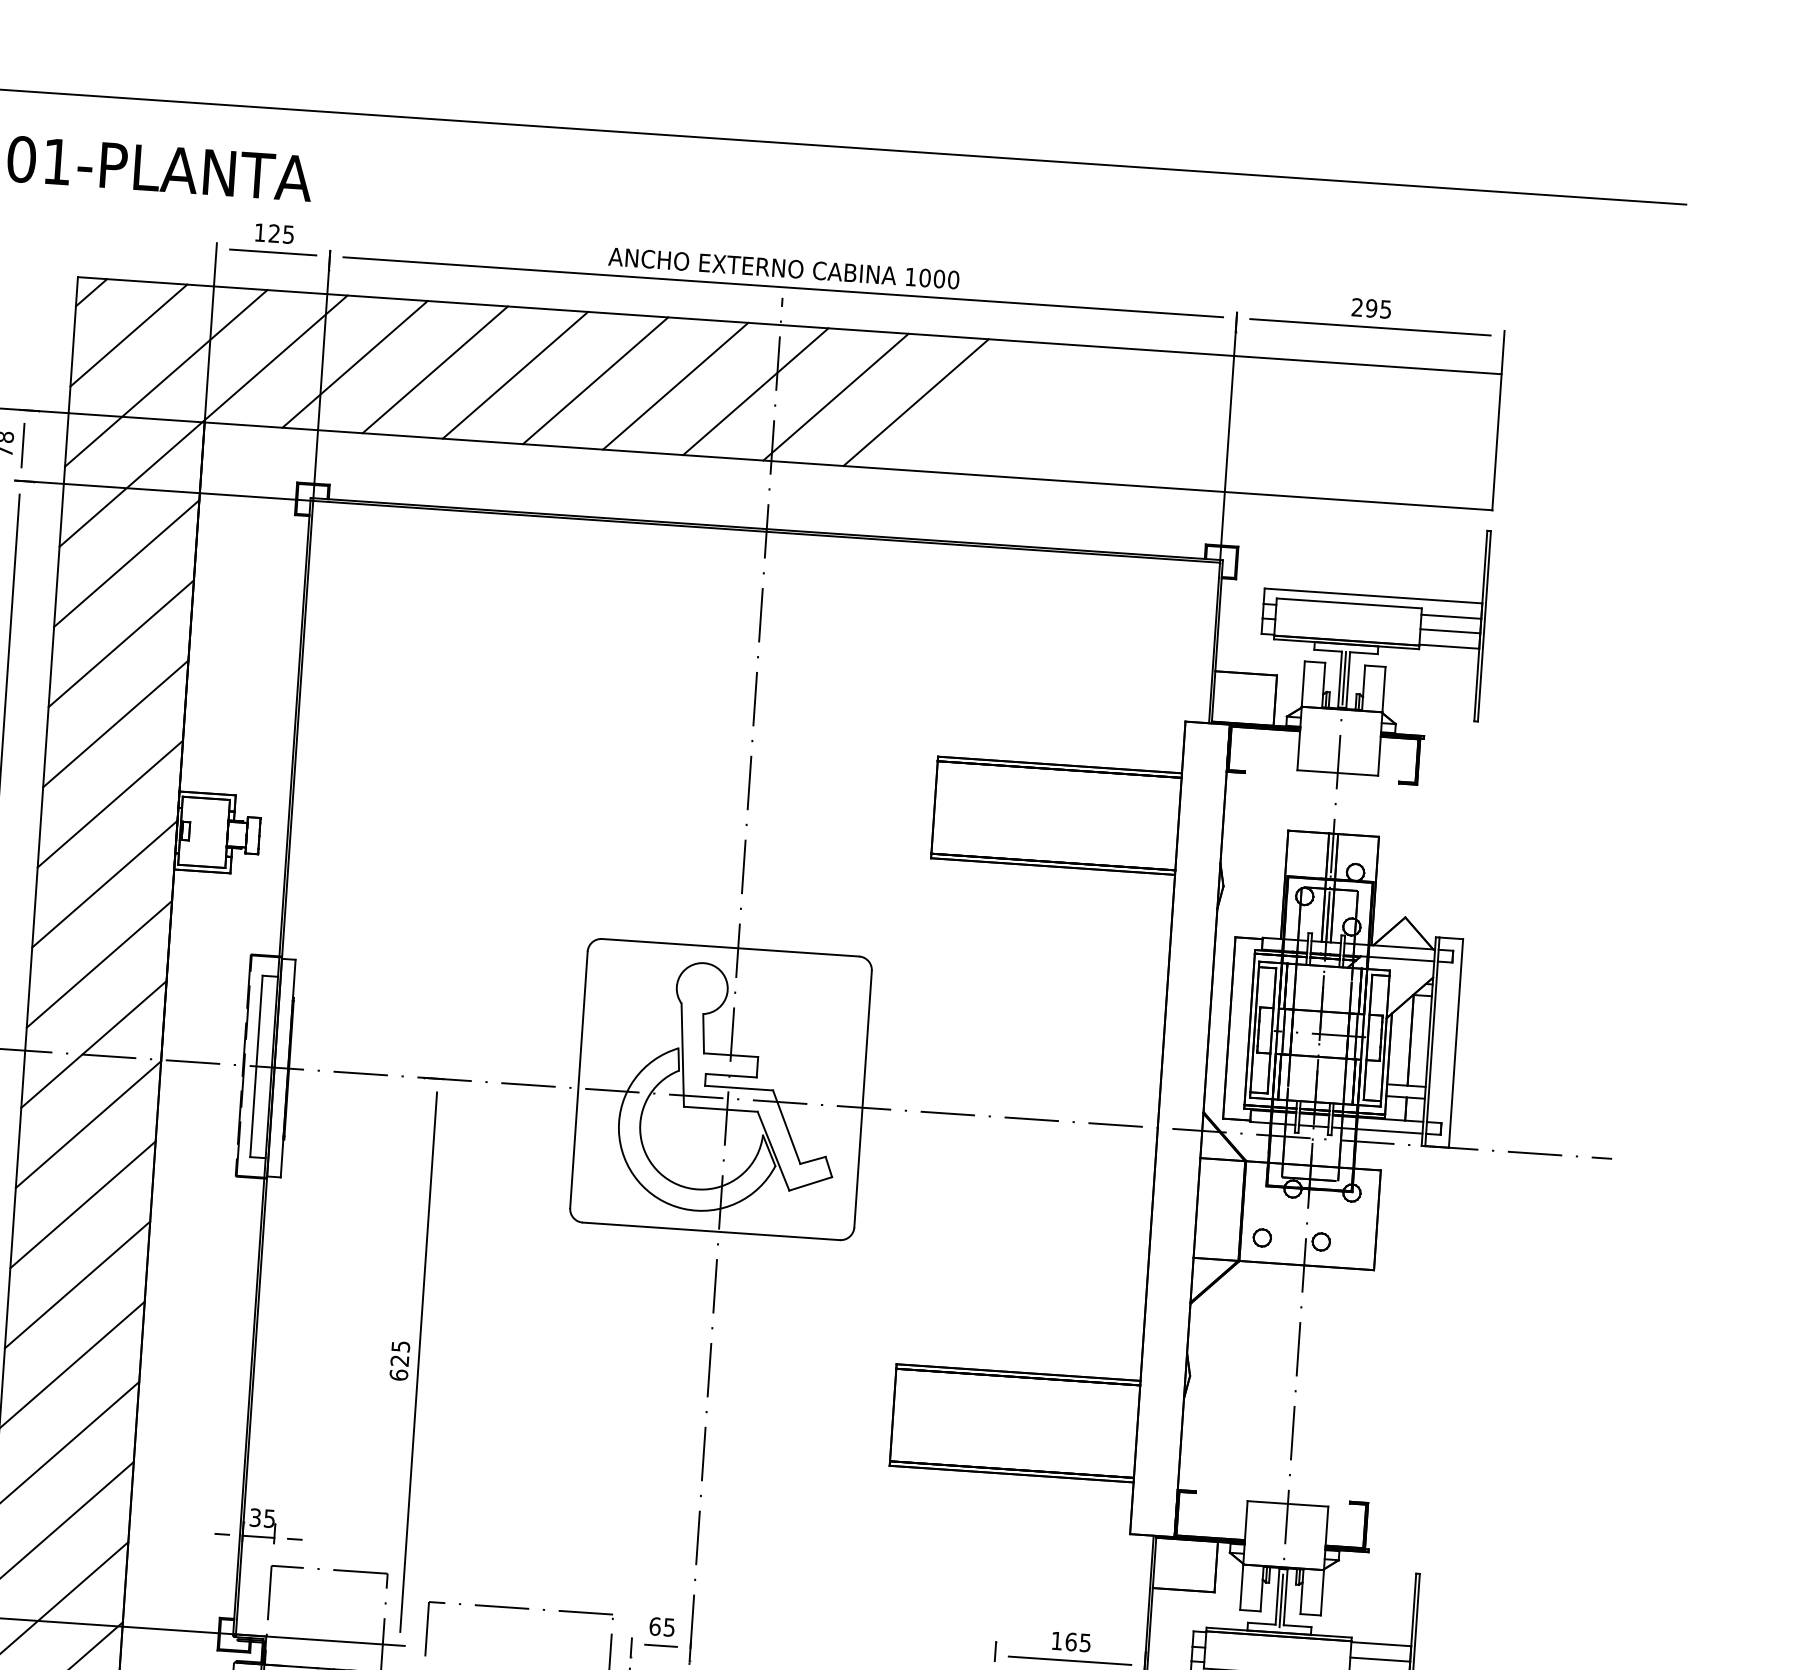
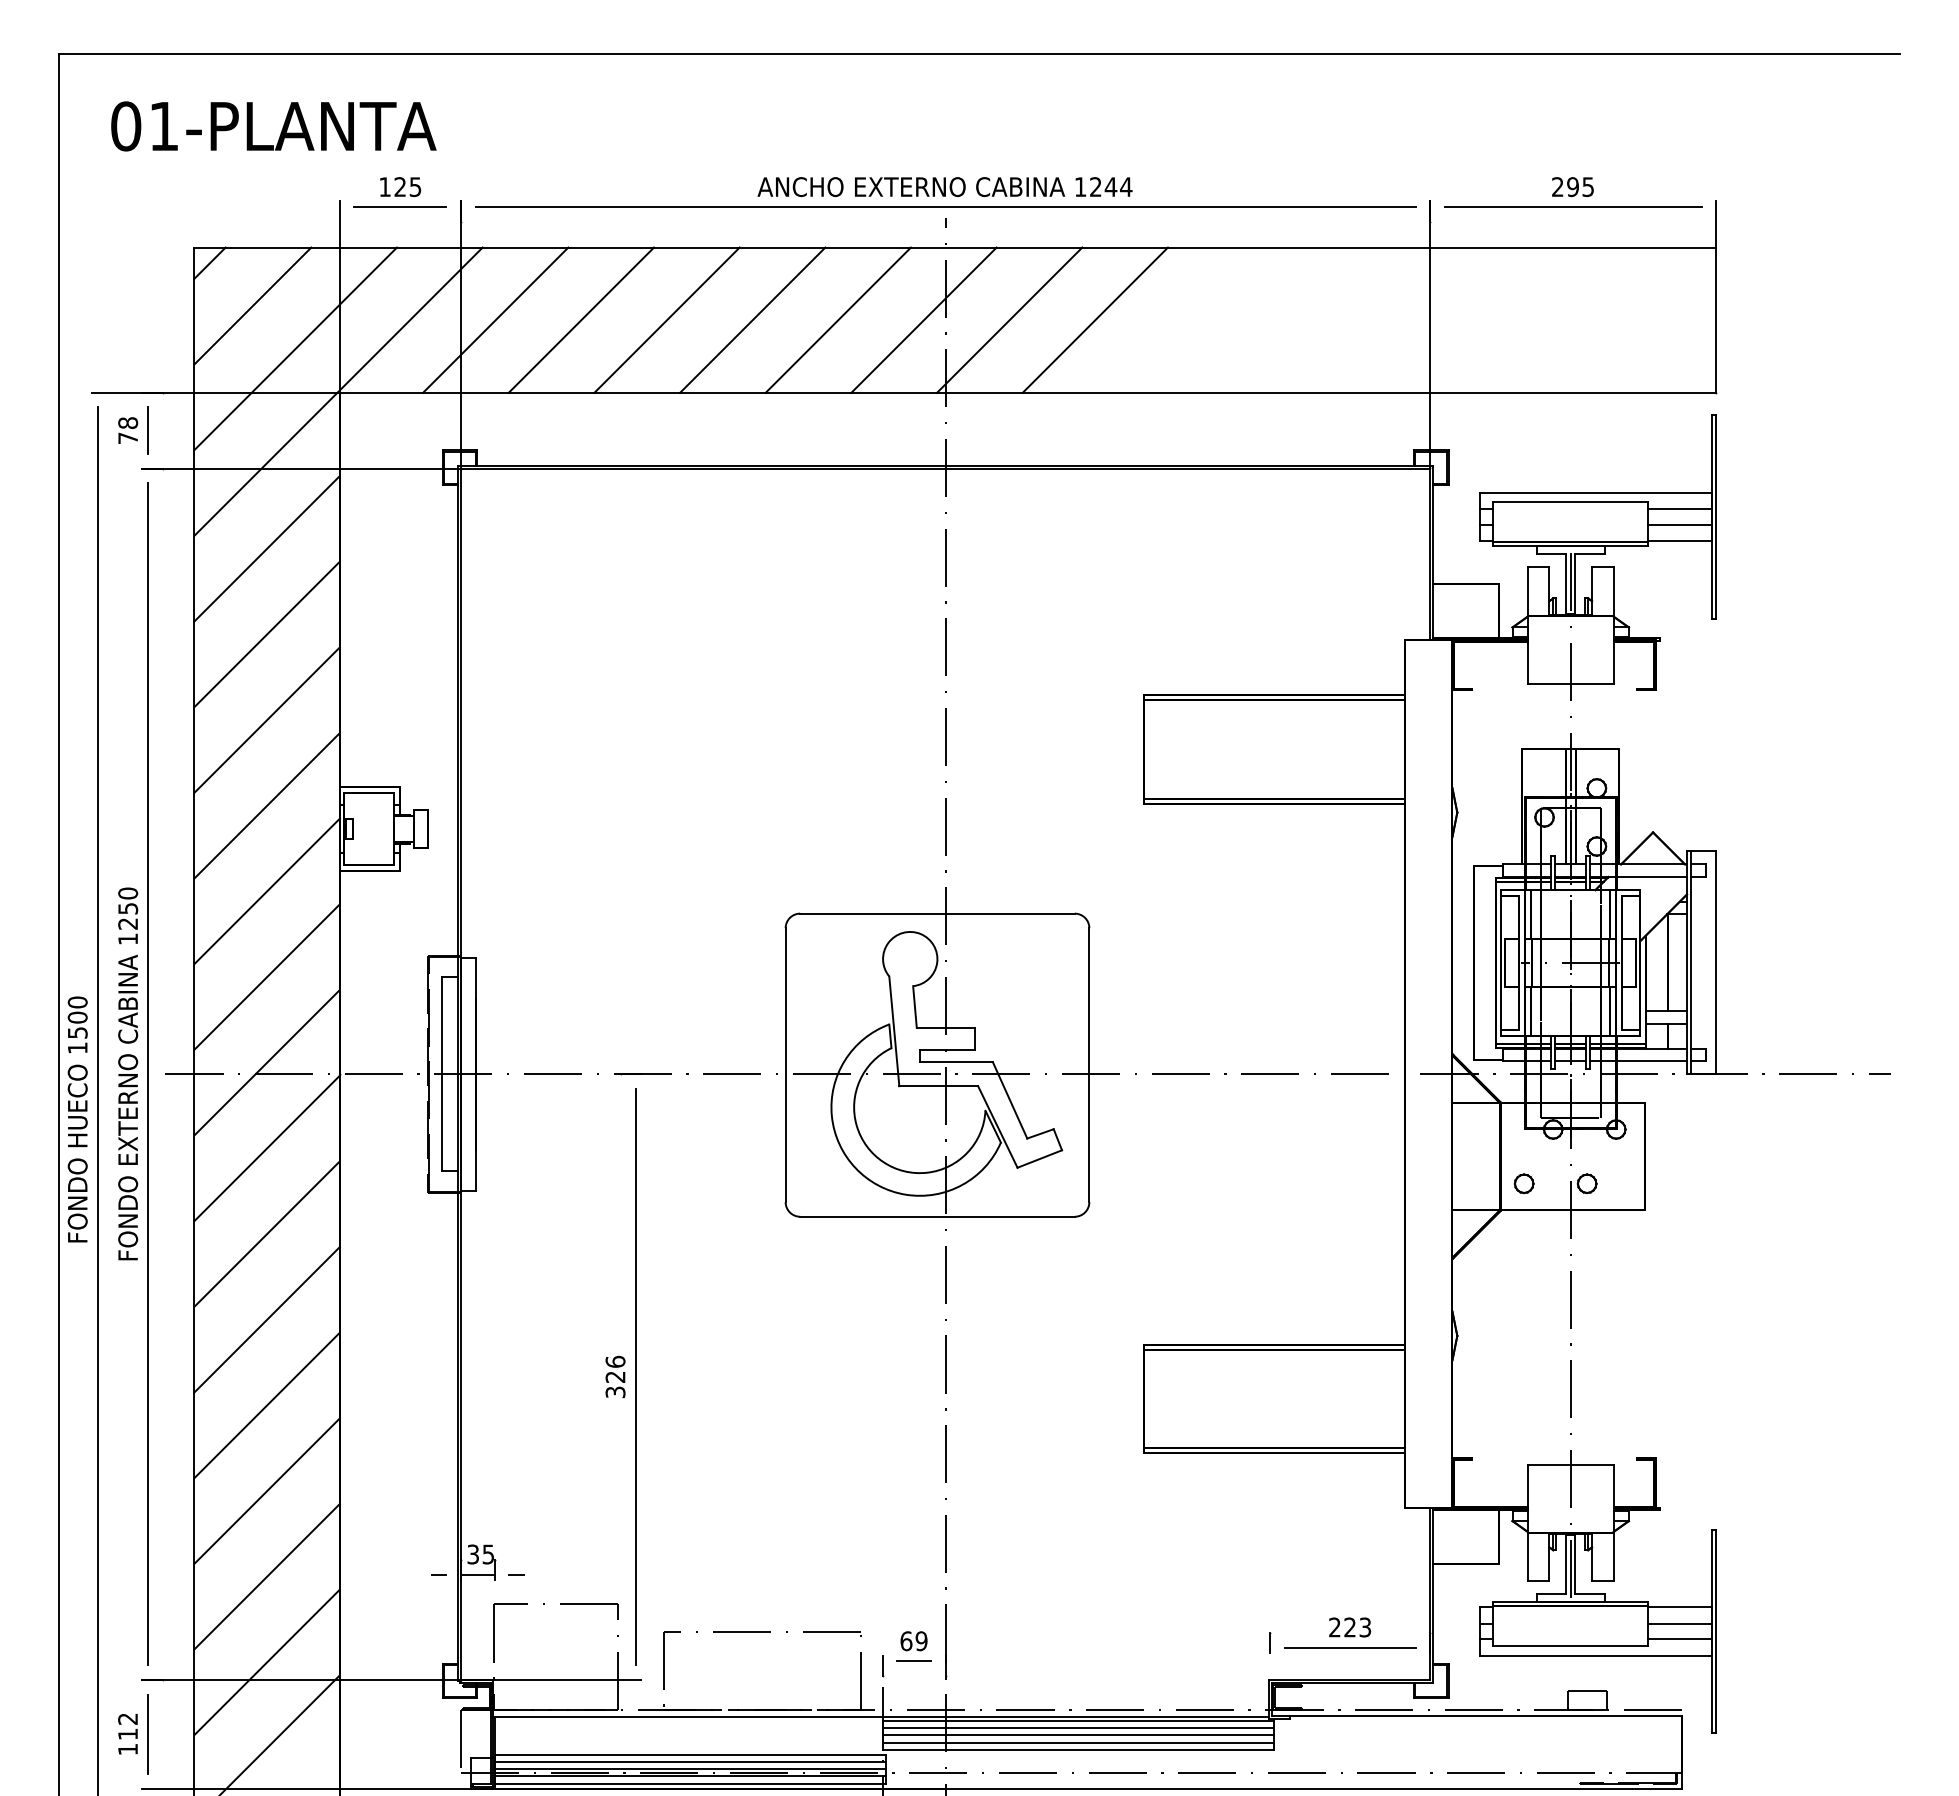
text: (939, 279) -> (1111, 187), 1000 -> 1244
text: (399, 1360) -> (615, 1376), 625 -> 326
text: (669, 1626) -> (921, 1640), 65 -> 69
text: (1071, 1642) -> (1350, 1627), 165 -> 223

